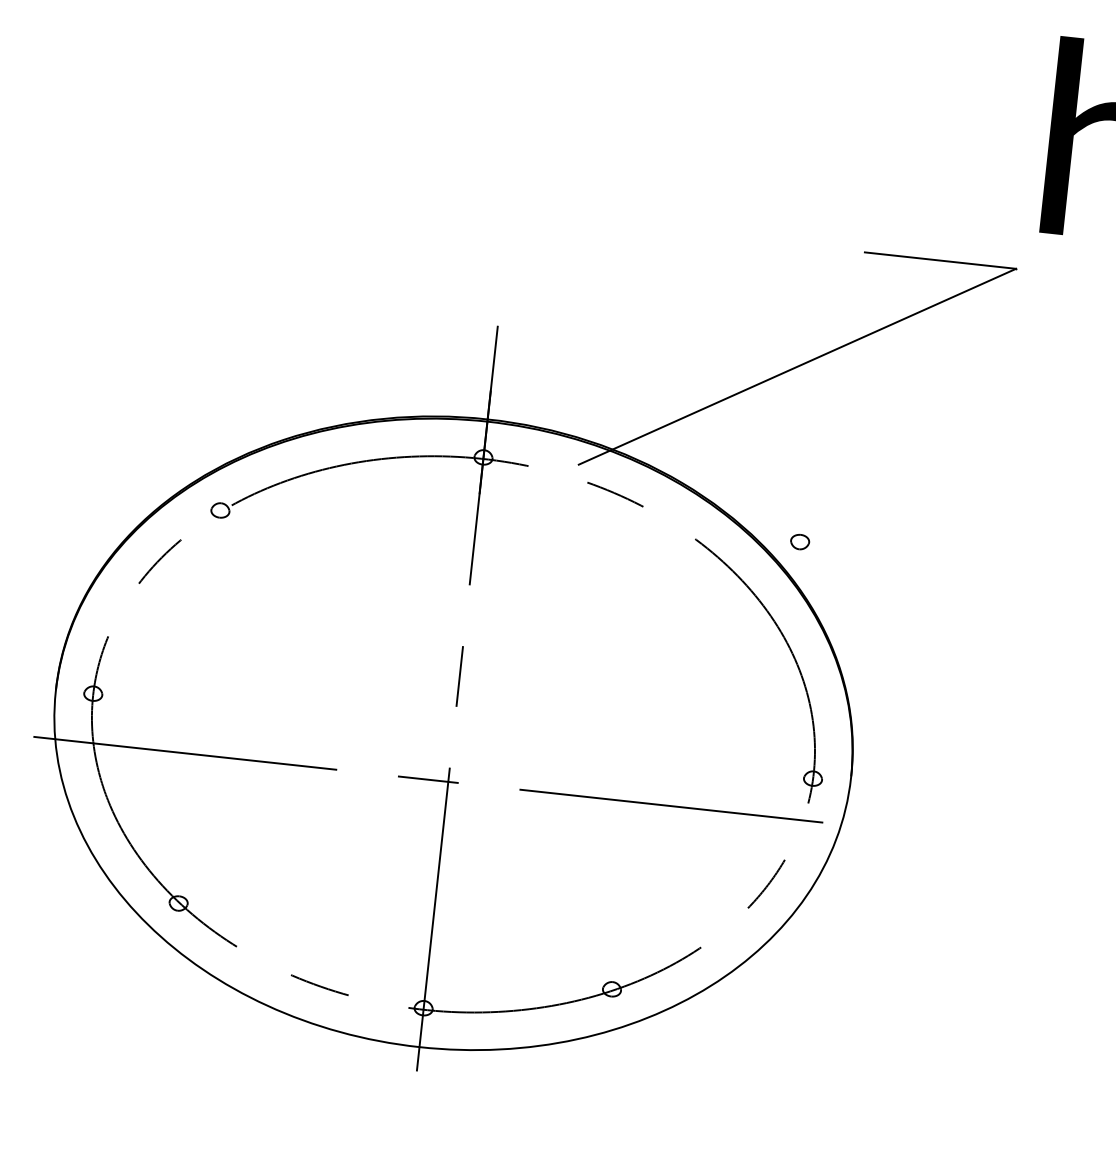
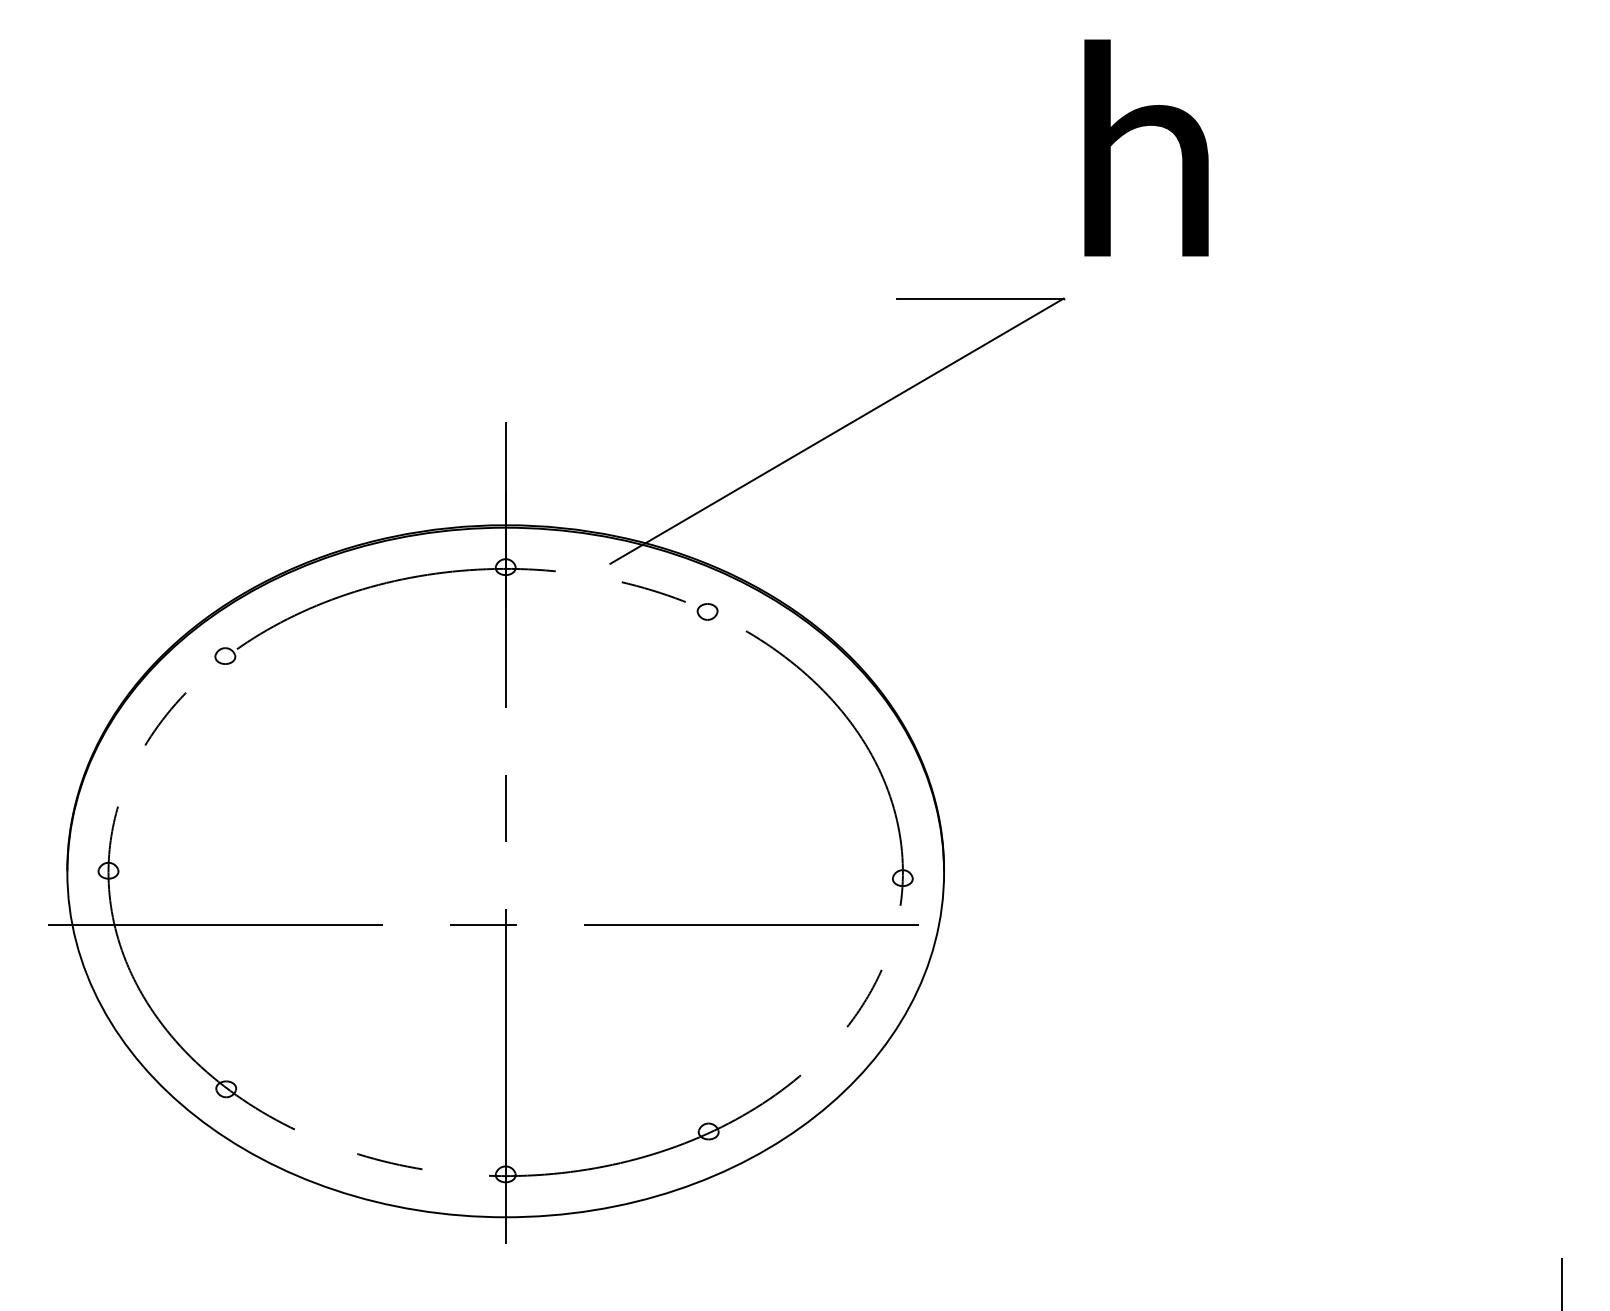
part: (800, 541) -> (707, 611), moved

